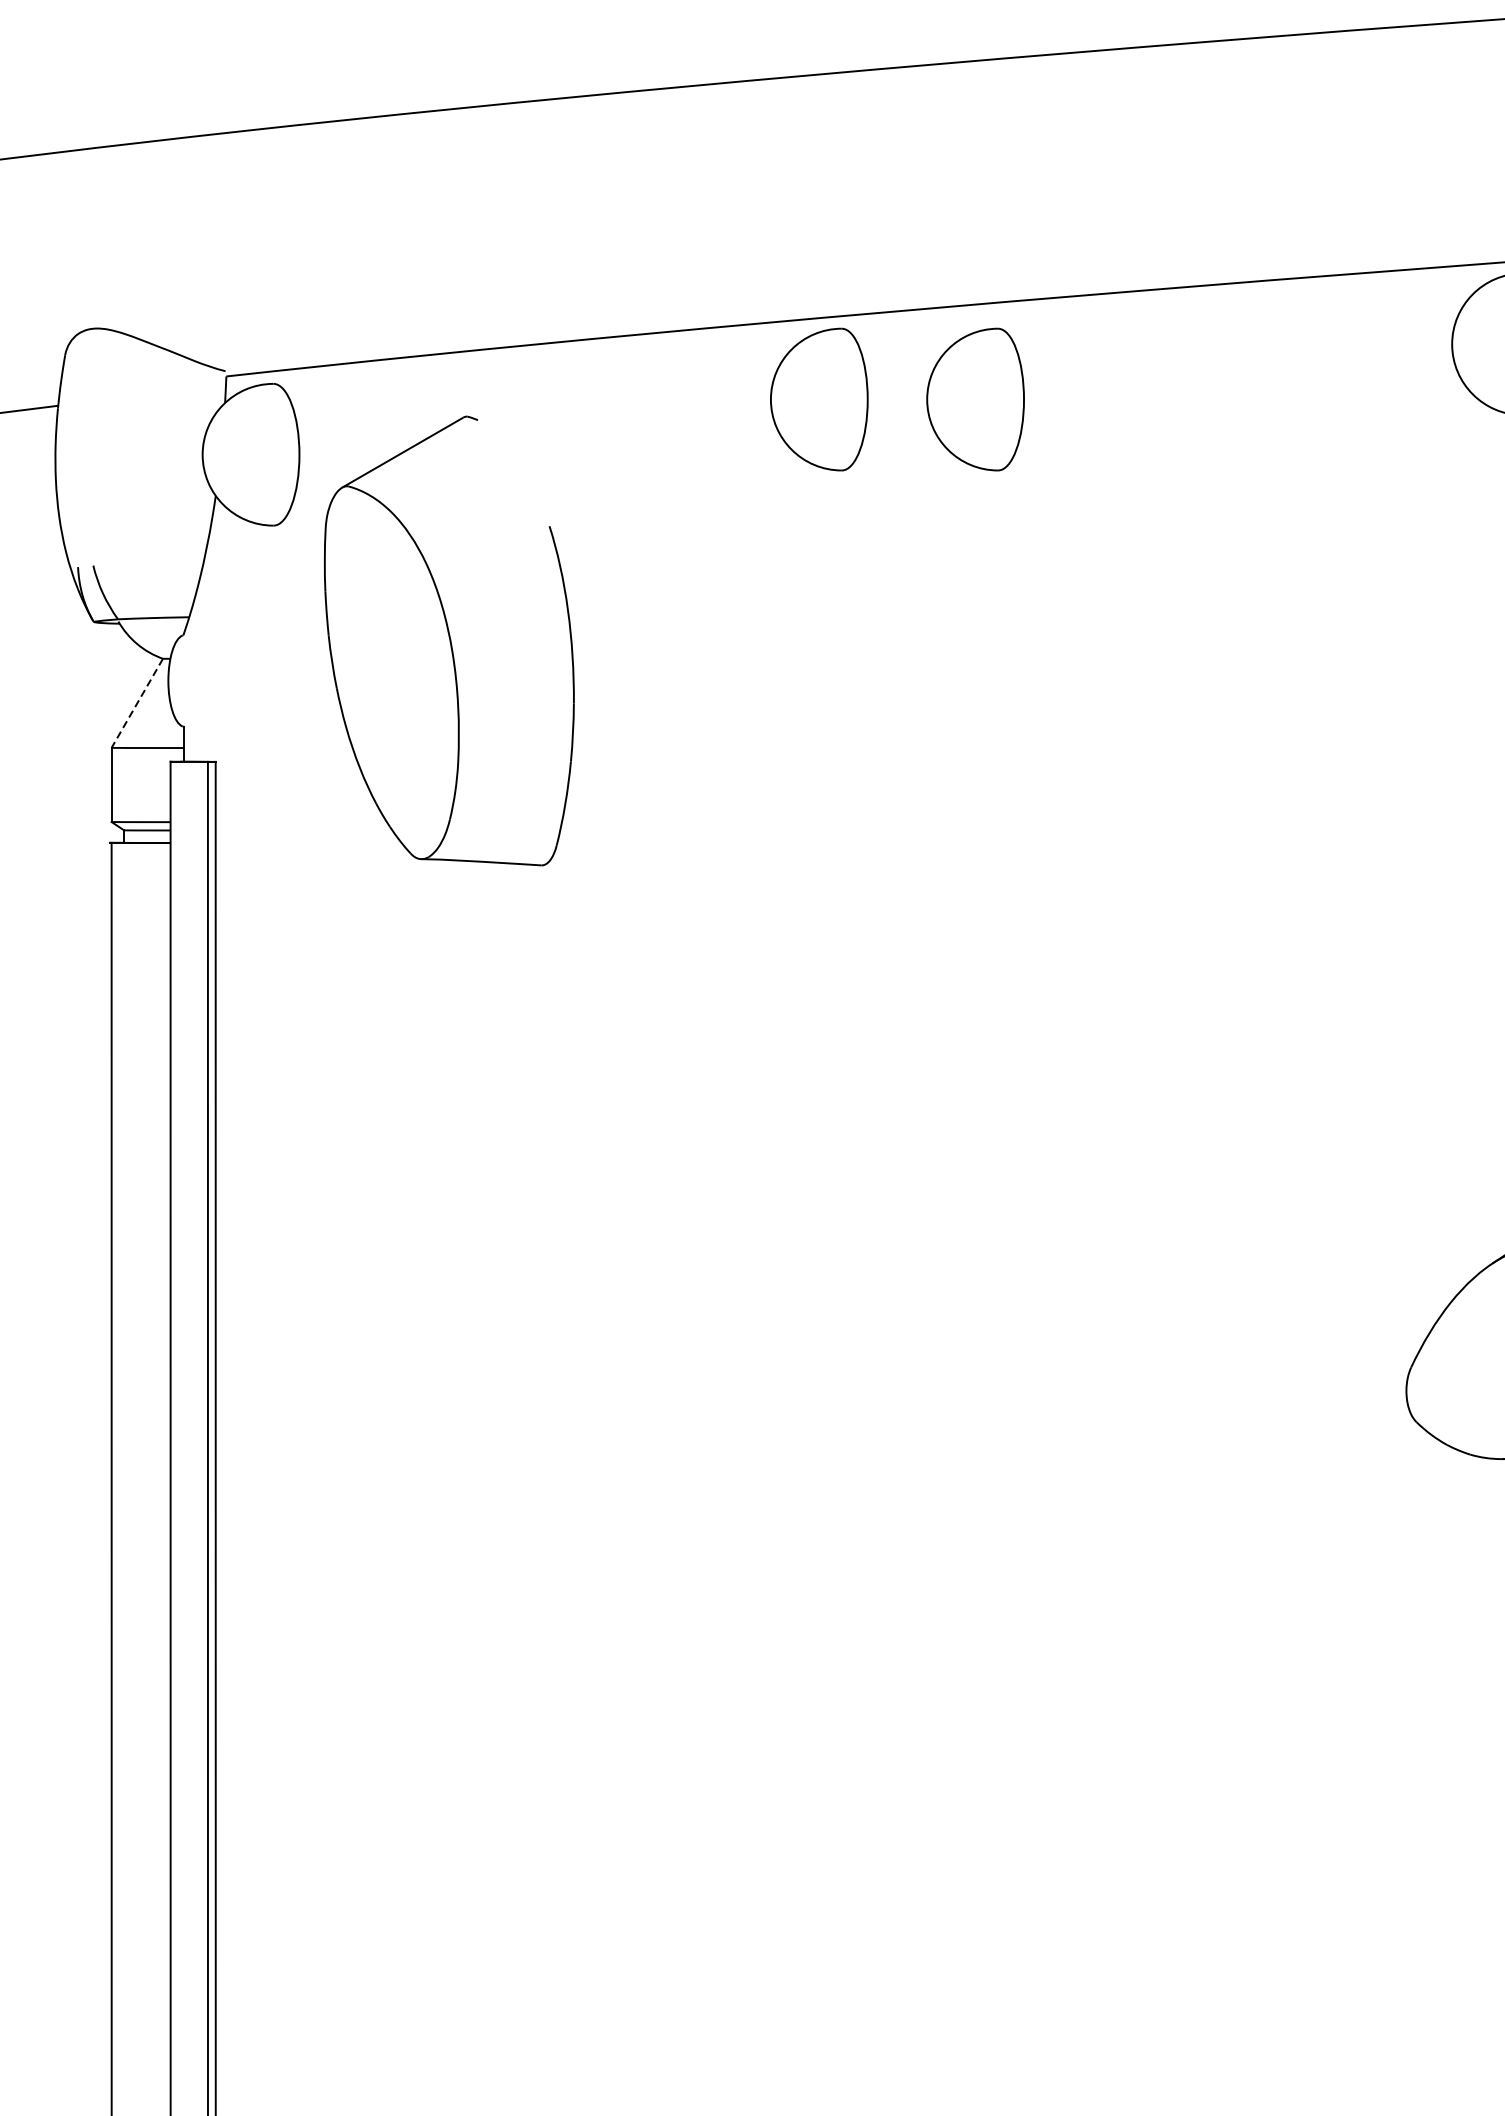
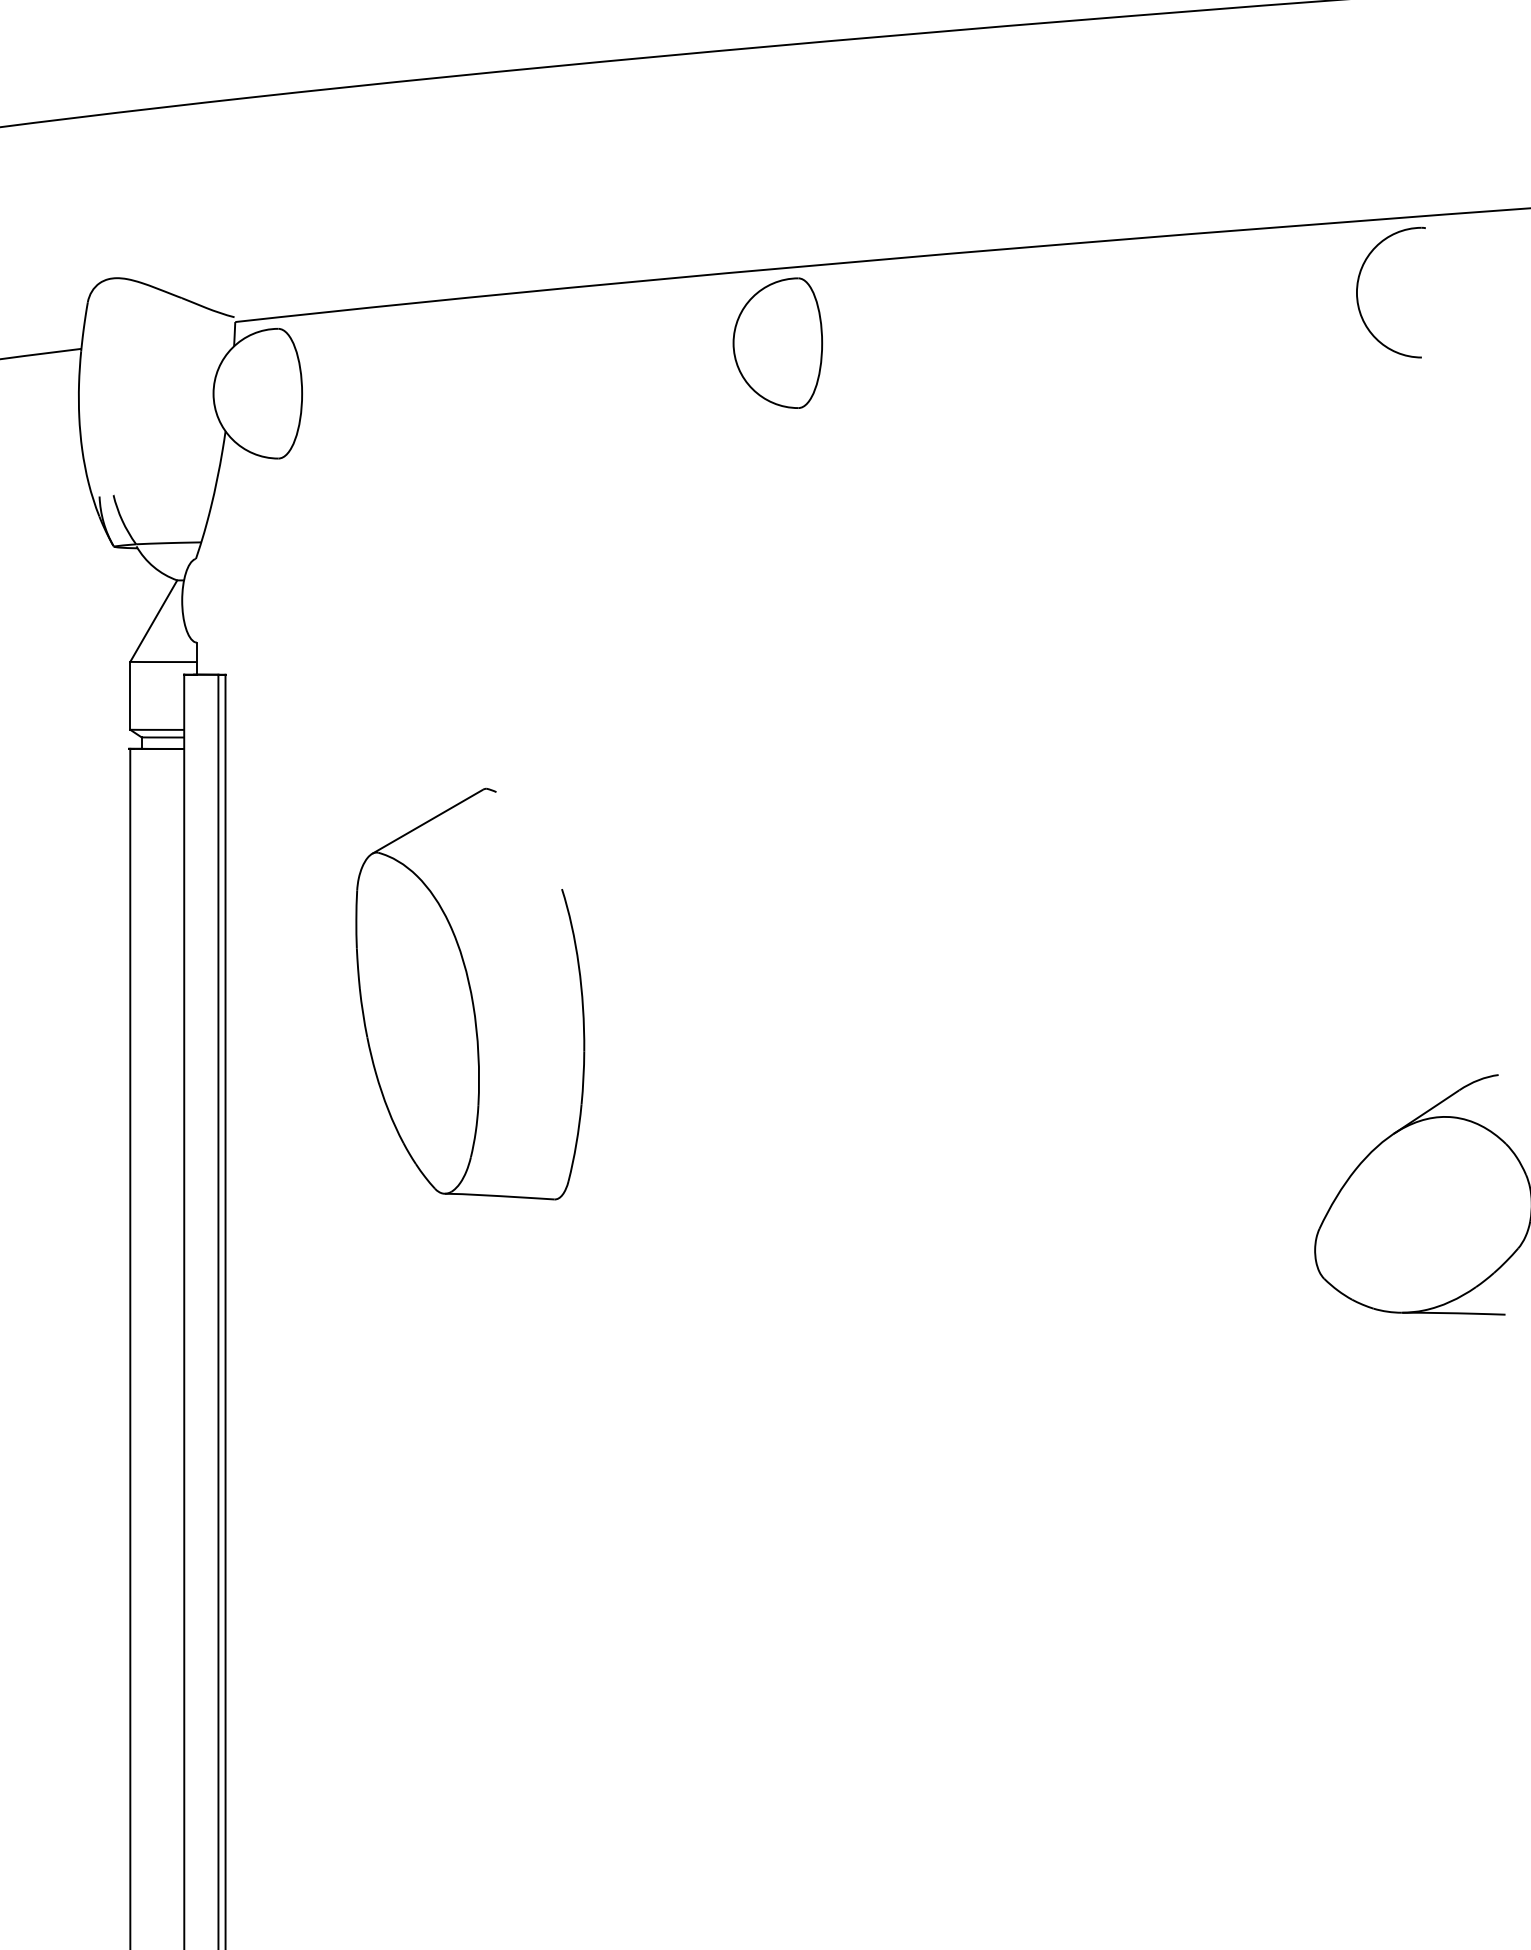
part: (975, 398) -> (920, 342), removed
part: (449, 640) -> (470, 993), moved
line: (137, 703) -> (153, 621), dashed -> solid

